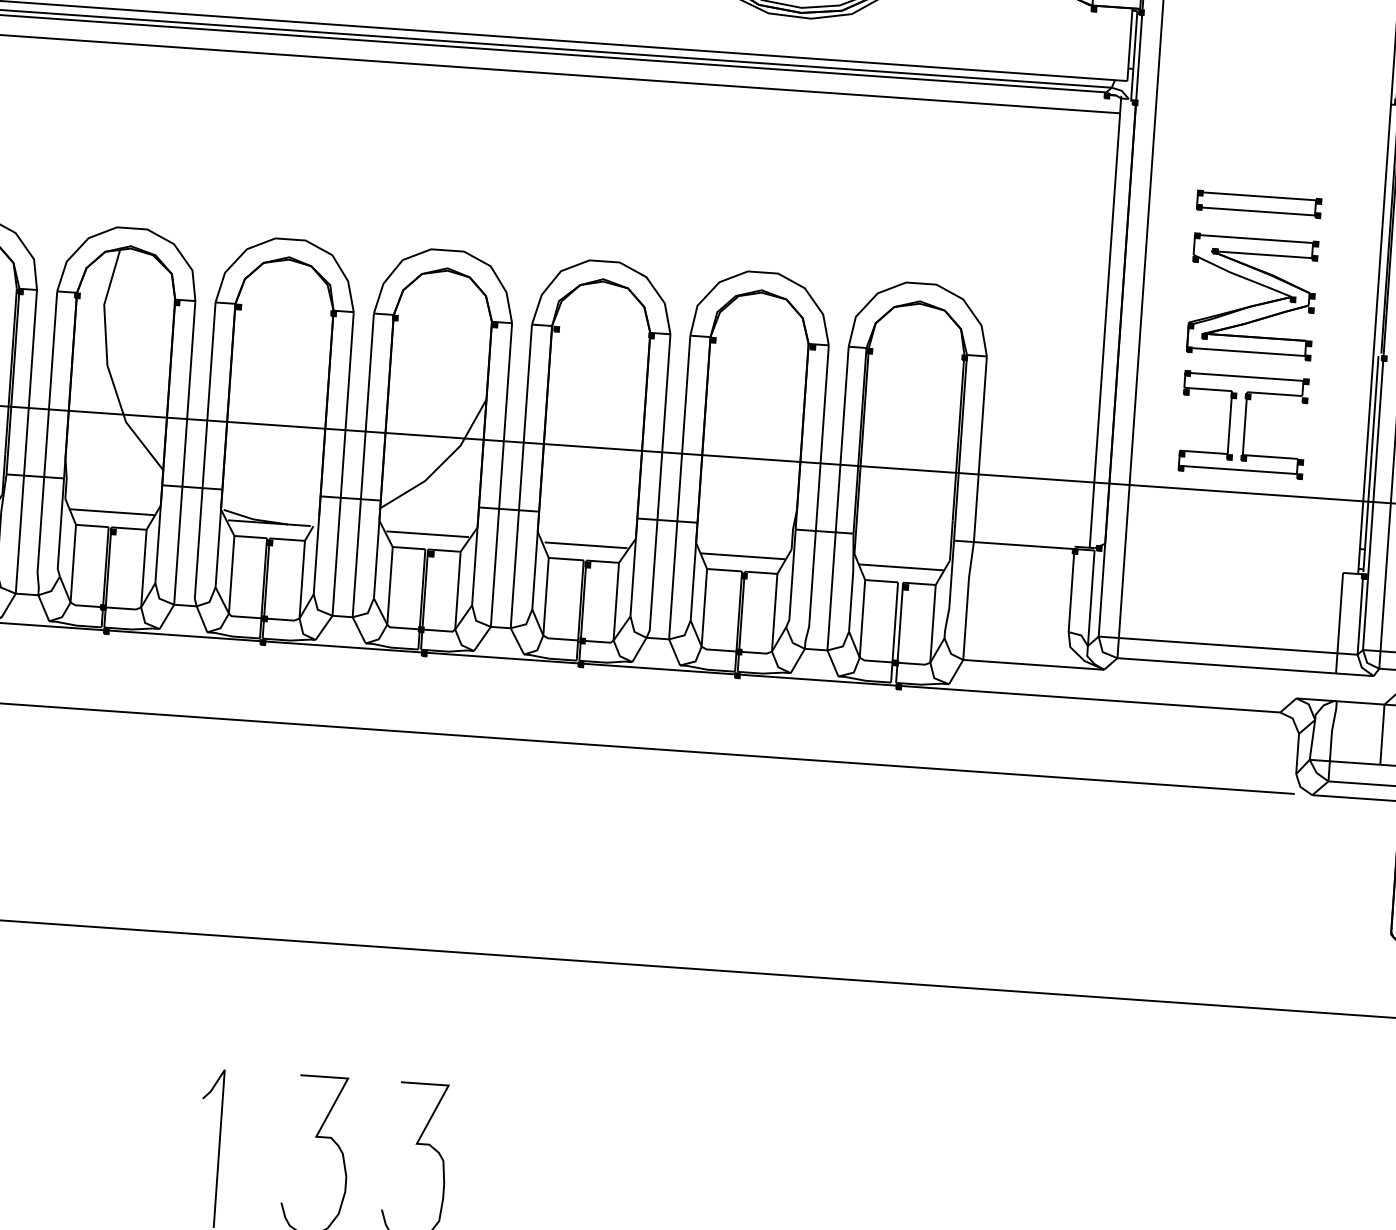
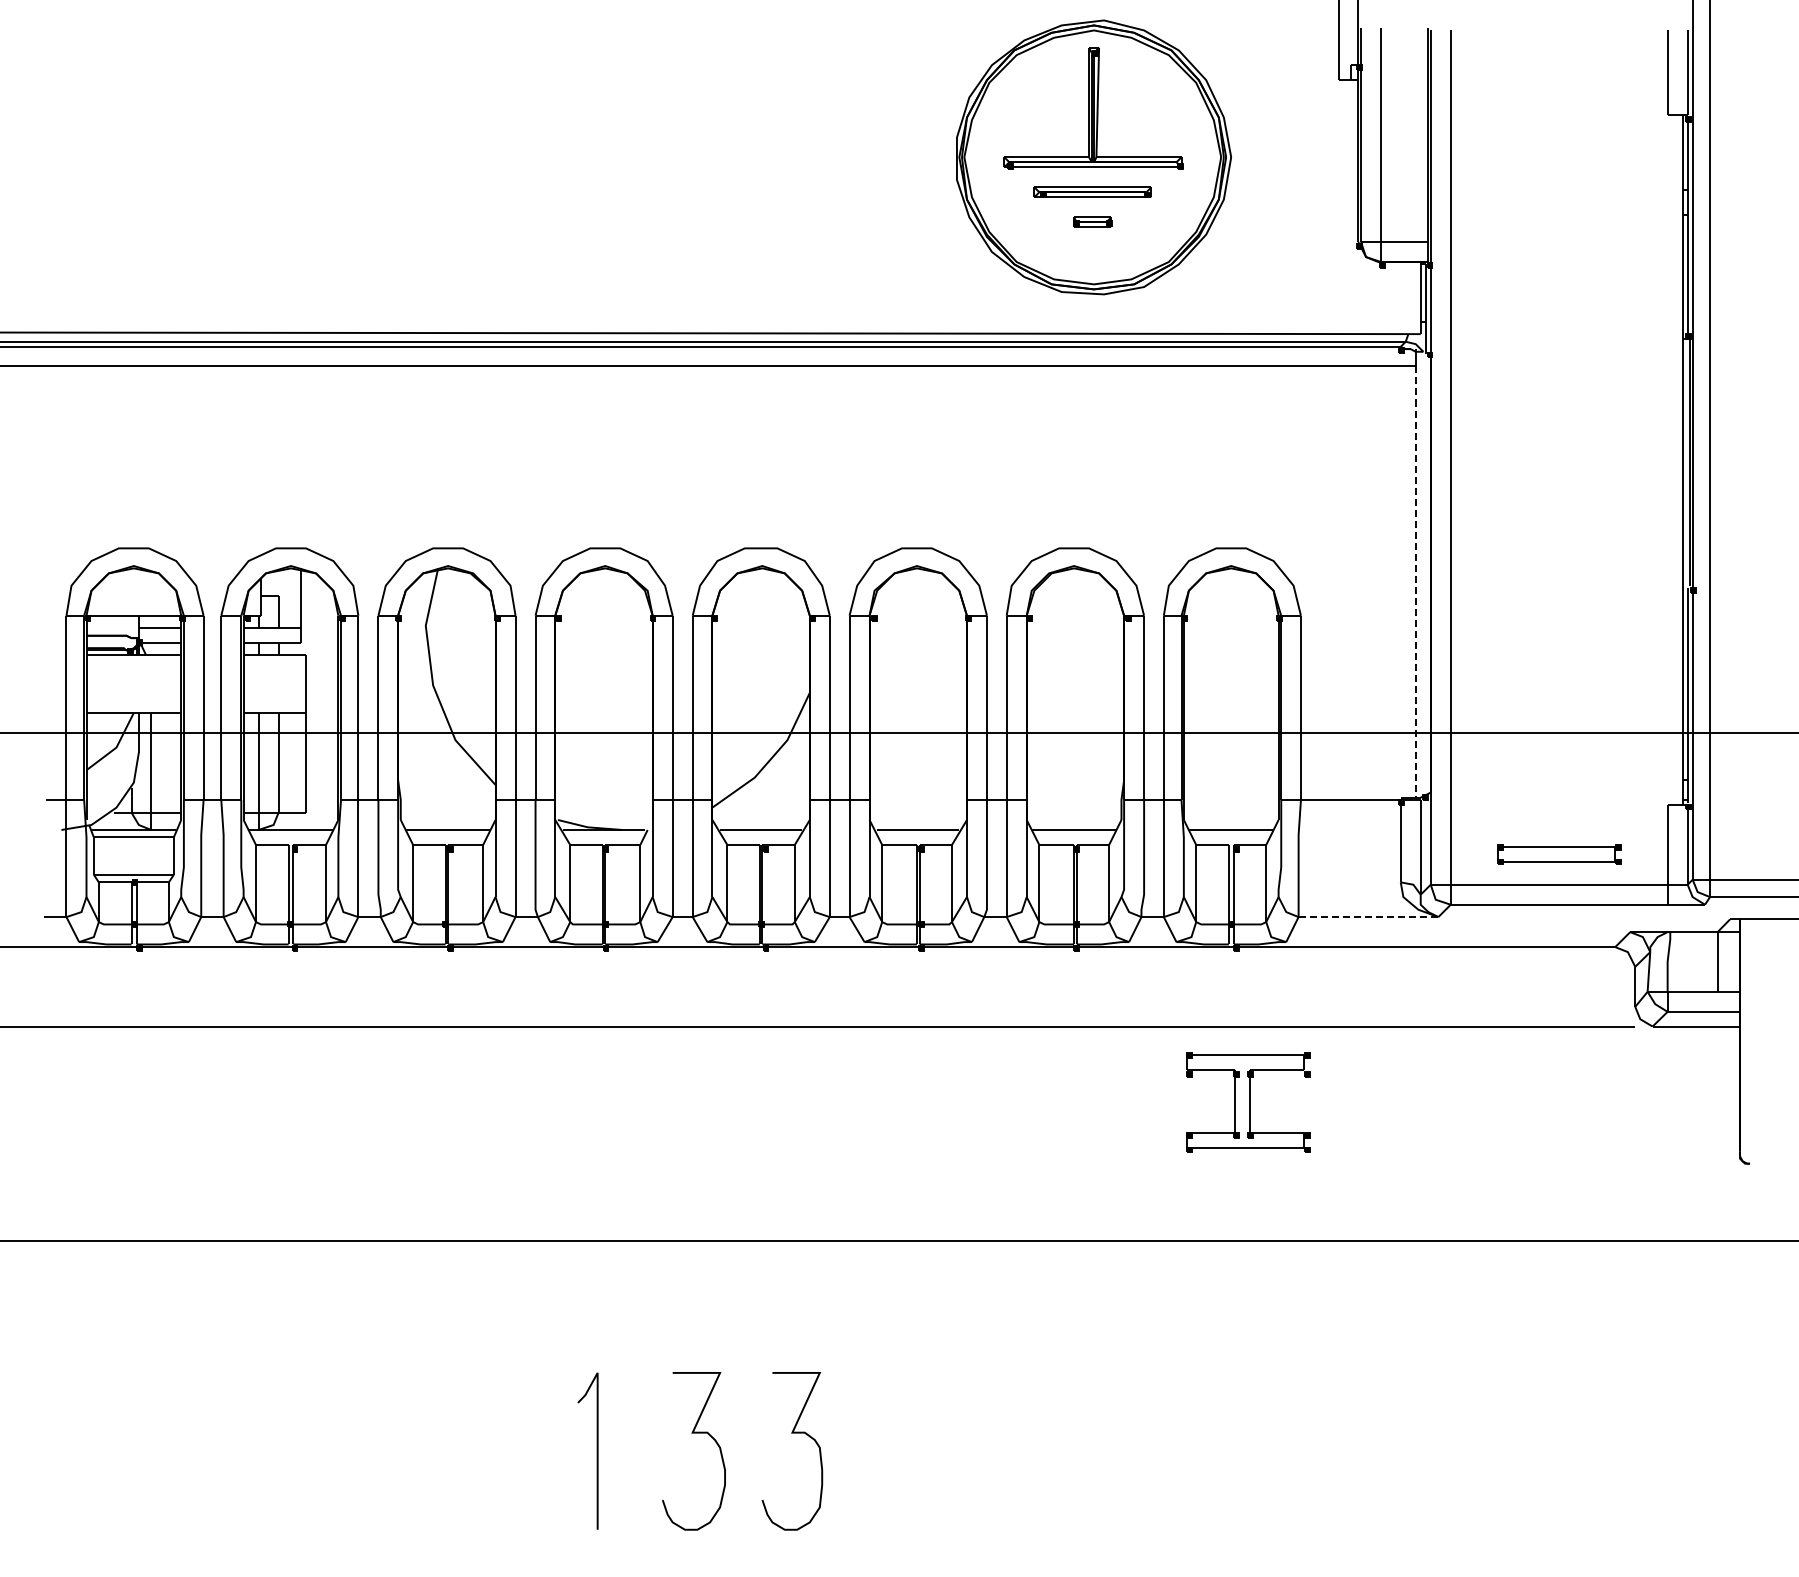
part: (1259, 204) -> (1559, 854), moved
part: (1255, 304) -> (1562, 545), removed
line: (1104, 330) -> (1415, 582), solid -> dashed
part: (1243, 424) -> (1248, 1102), moved
line: (1033, 665) -> (1368, 917), solid -> dashed

